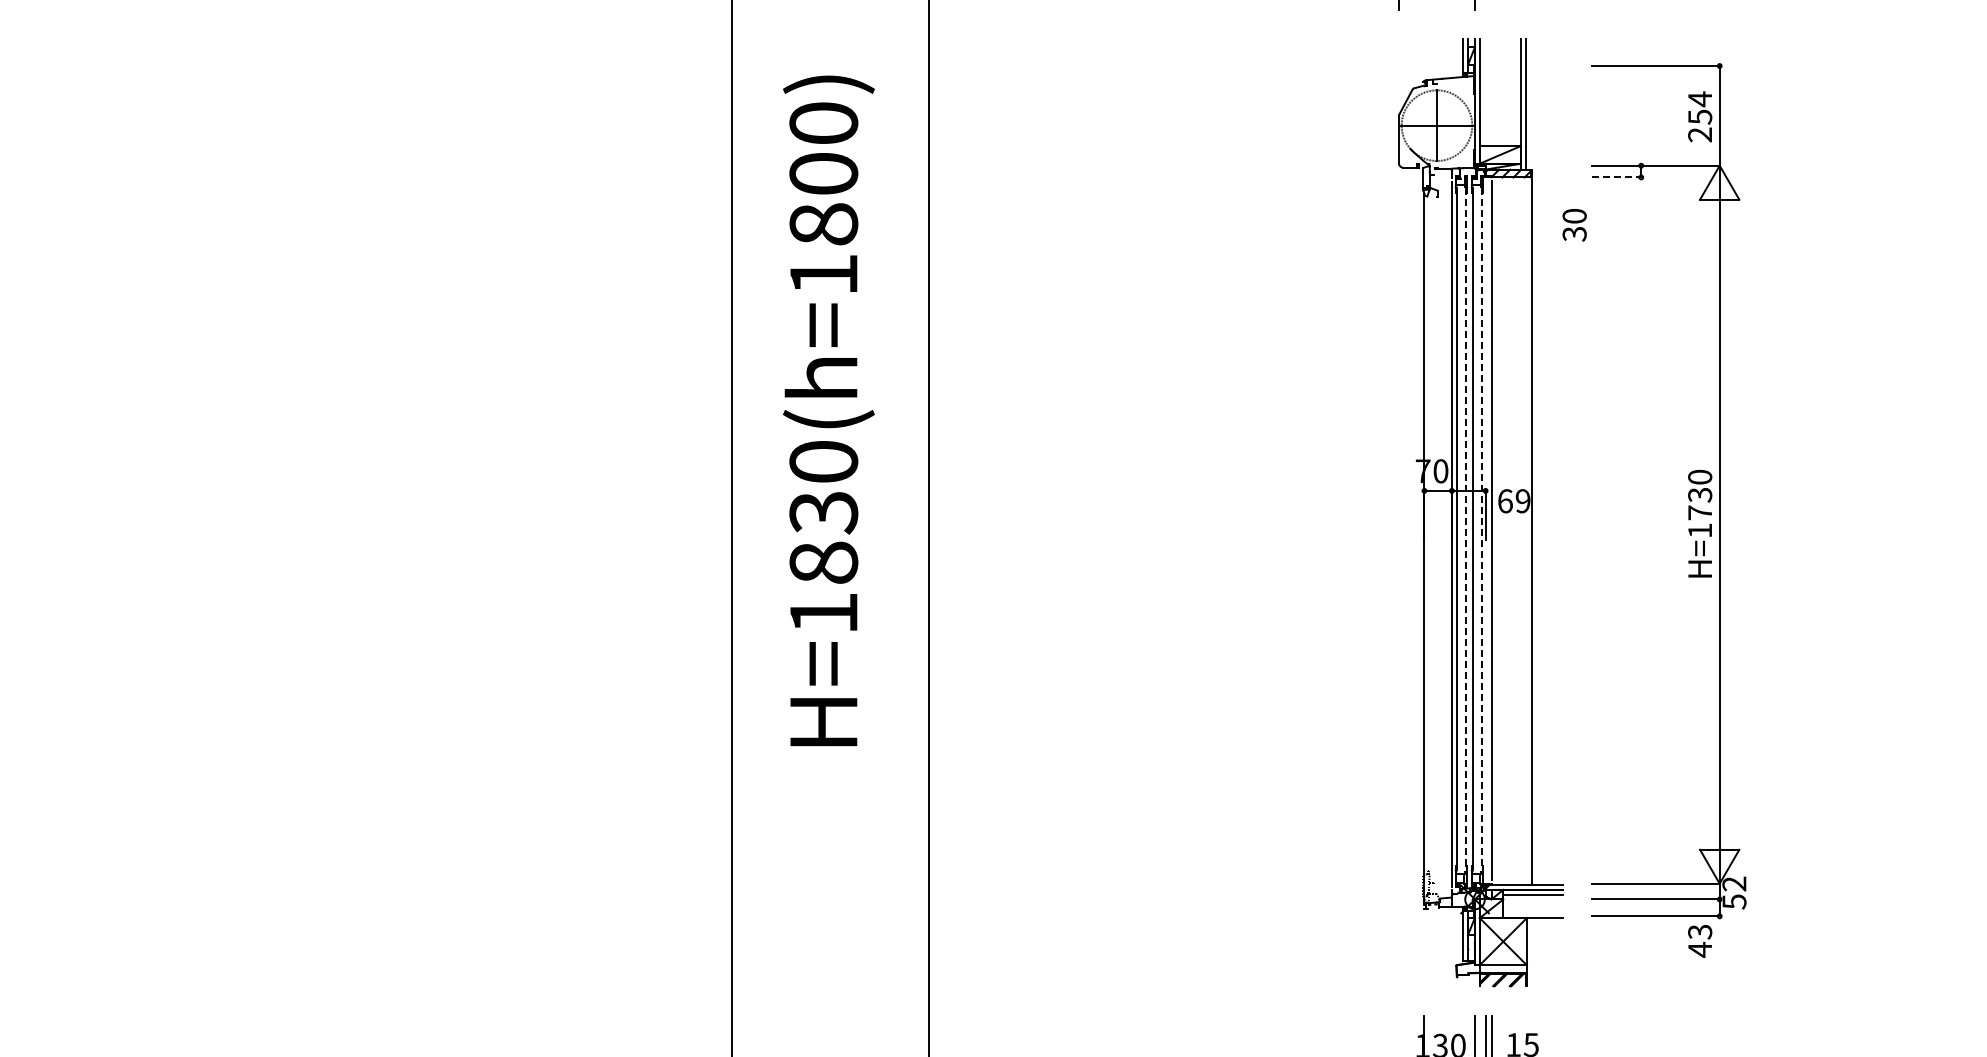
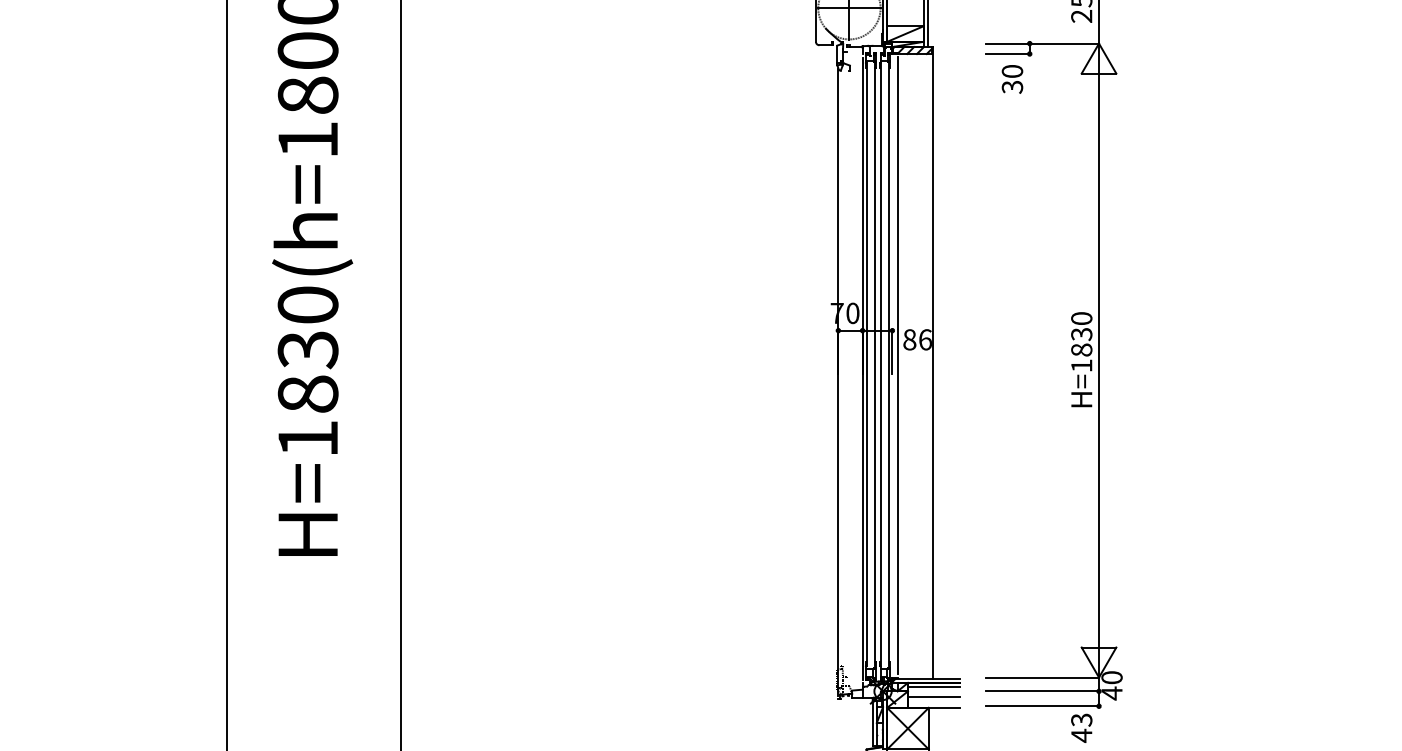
line: (1616, 177) -> (1007, 54), dashed -> solid
text: (1574, 225) -> (1012, 79), moved
text: (1514, 501) -> (917, 340), 69 -> 86
text: (1700, 512) -> (1082, 349), H=1730 -> H=1830
line: (1465, 529) -> (874, 364), dashed -> solid
line: (1481, 529) -> (888, 364), dashed -> solid
text: (1734, 892) -> (1112, 685), 52 -> 40
line: (1532, 906) -> (933, 697), added

